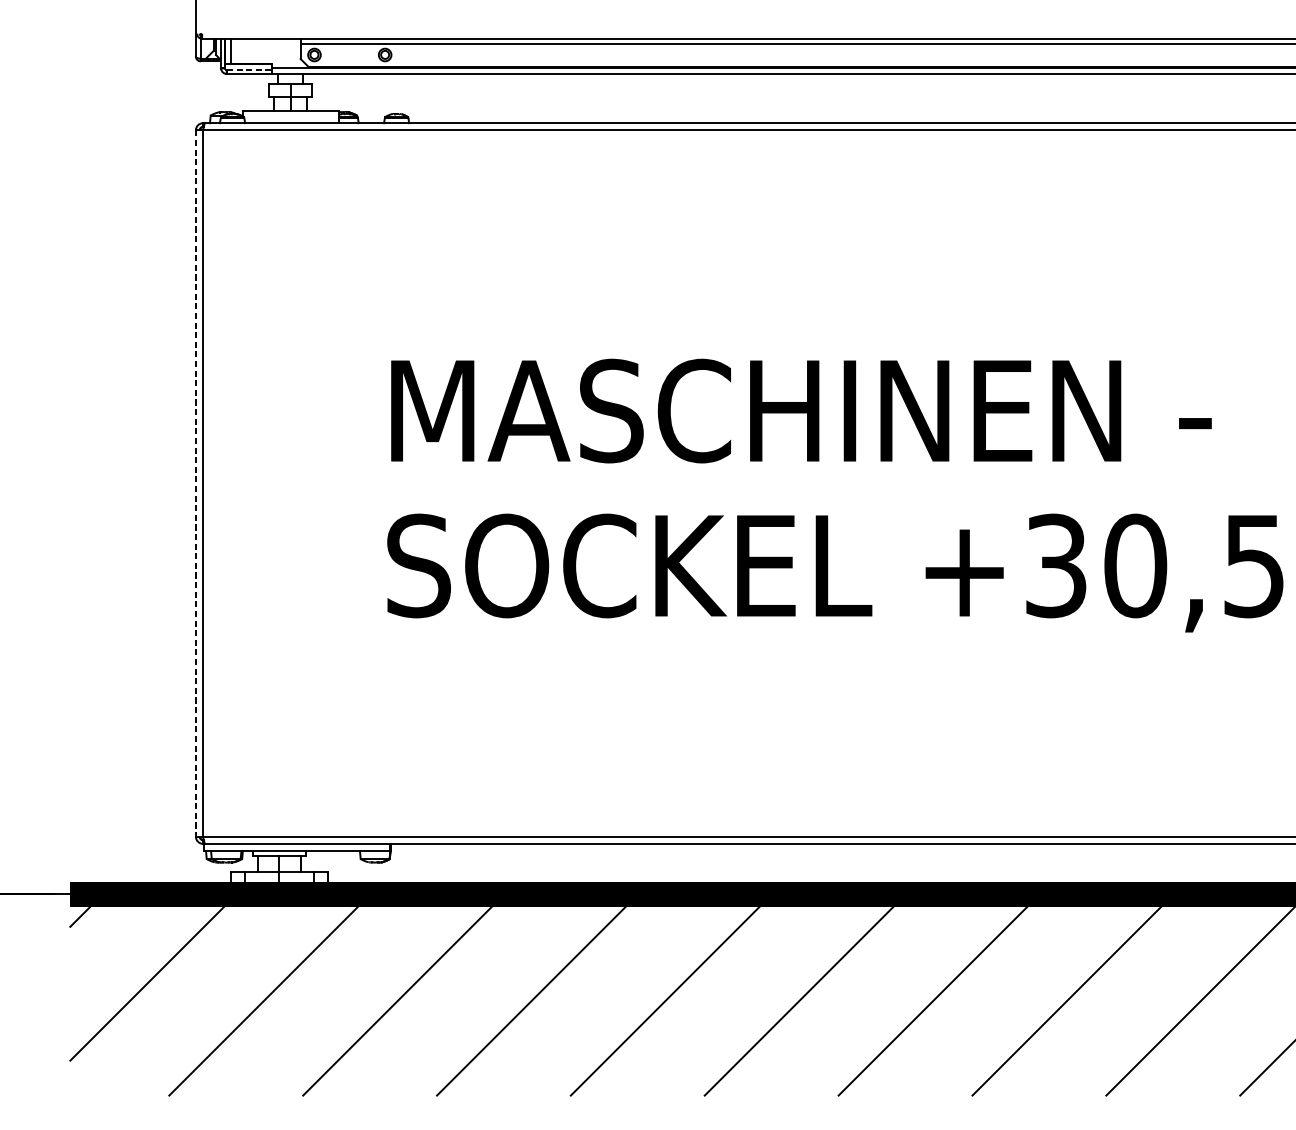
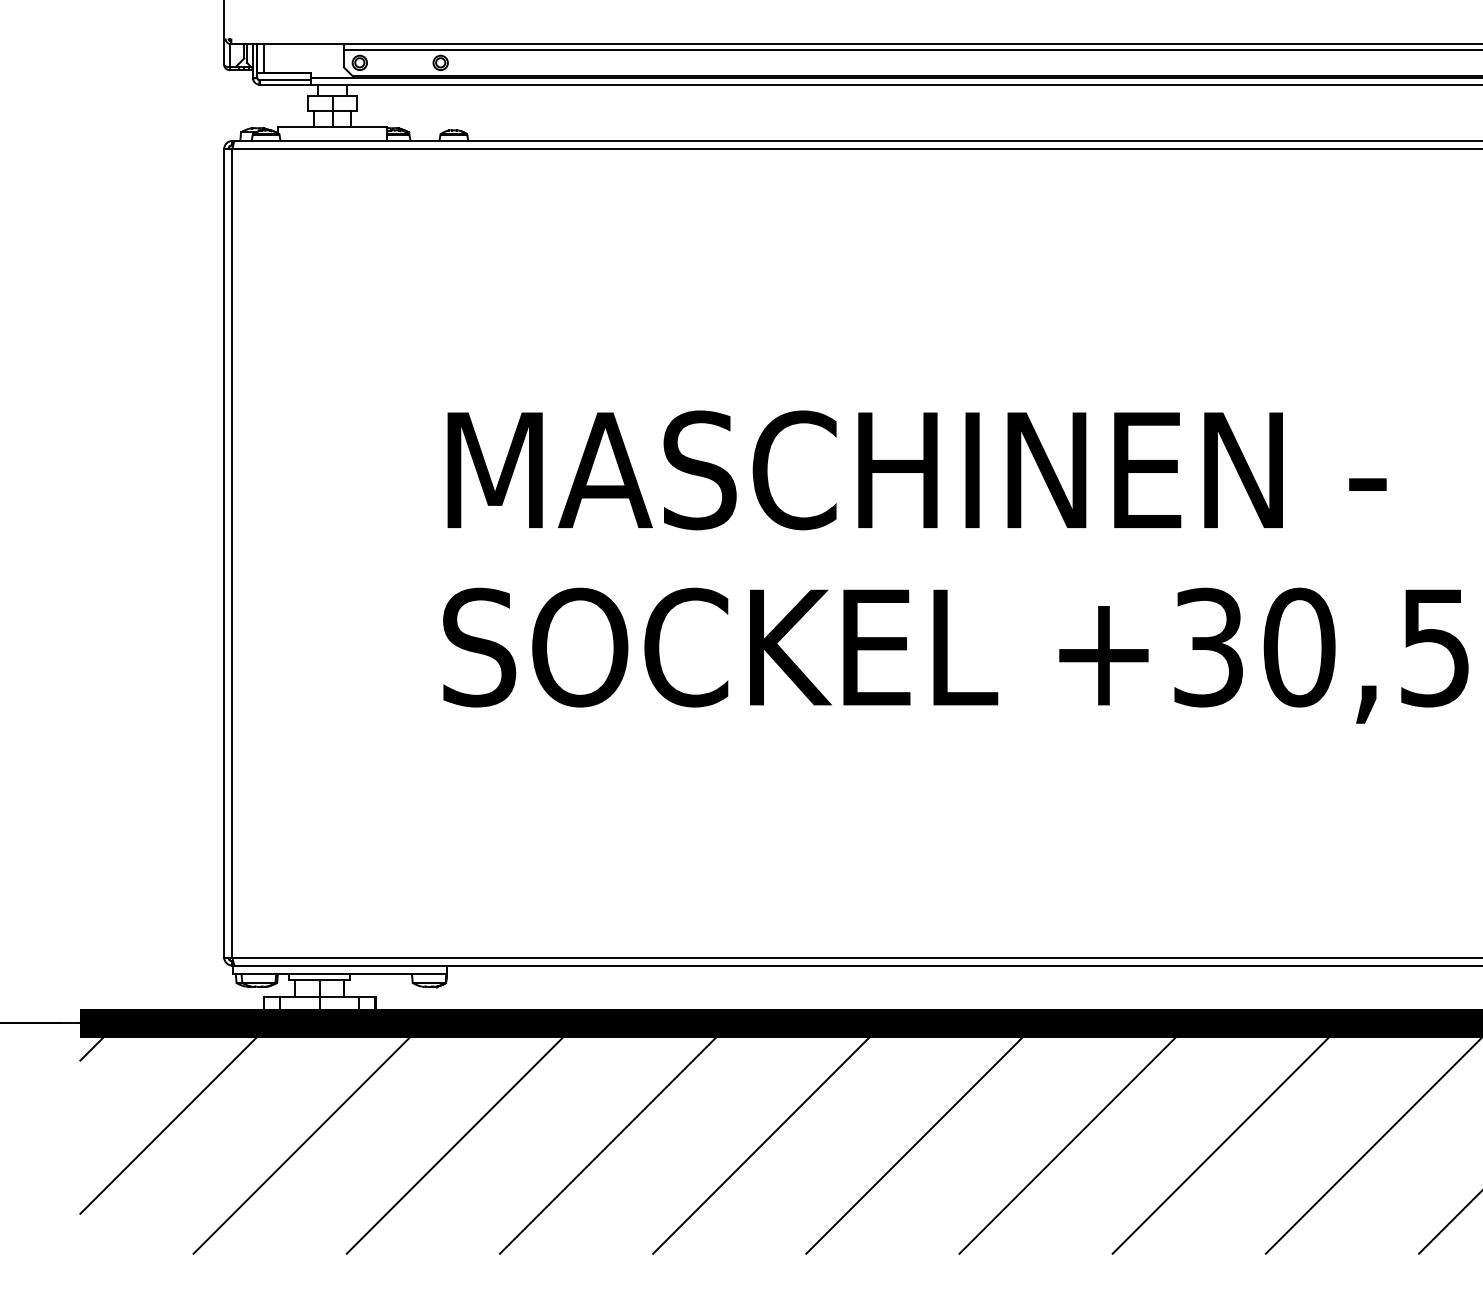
line: (249, 70) -> (285, 80), dashed -> solid
line: (196, 483) -> (224, 553), dashed -> solid

